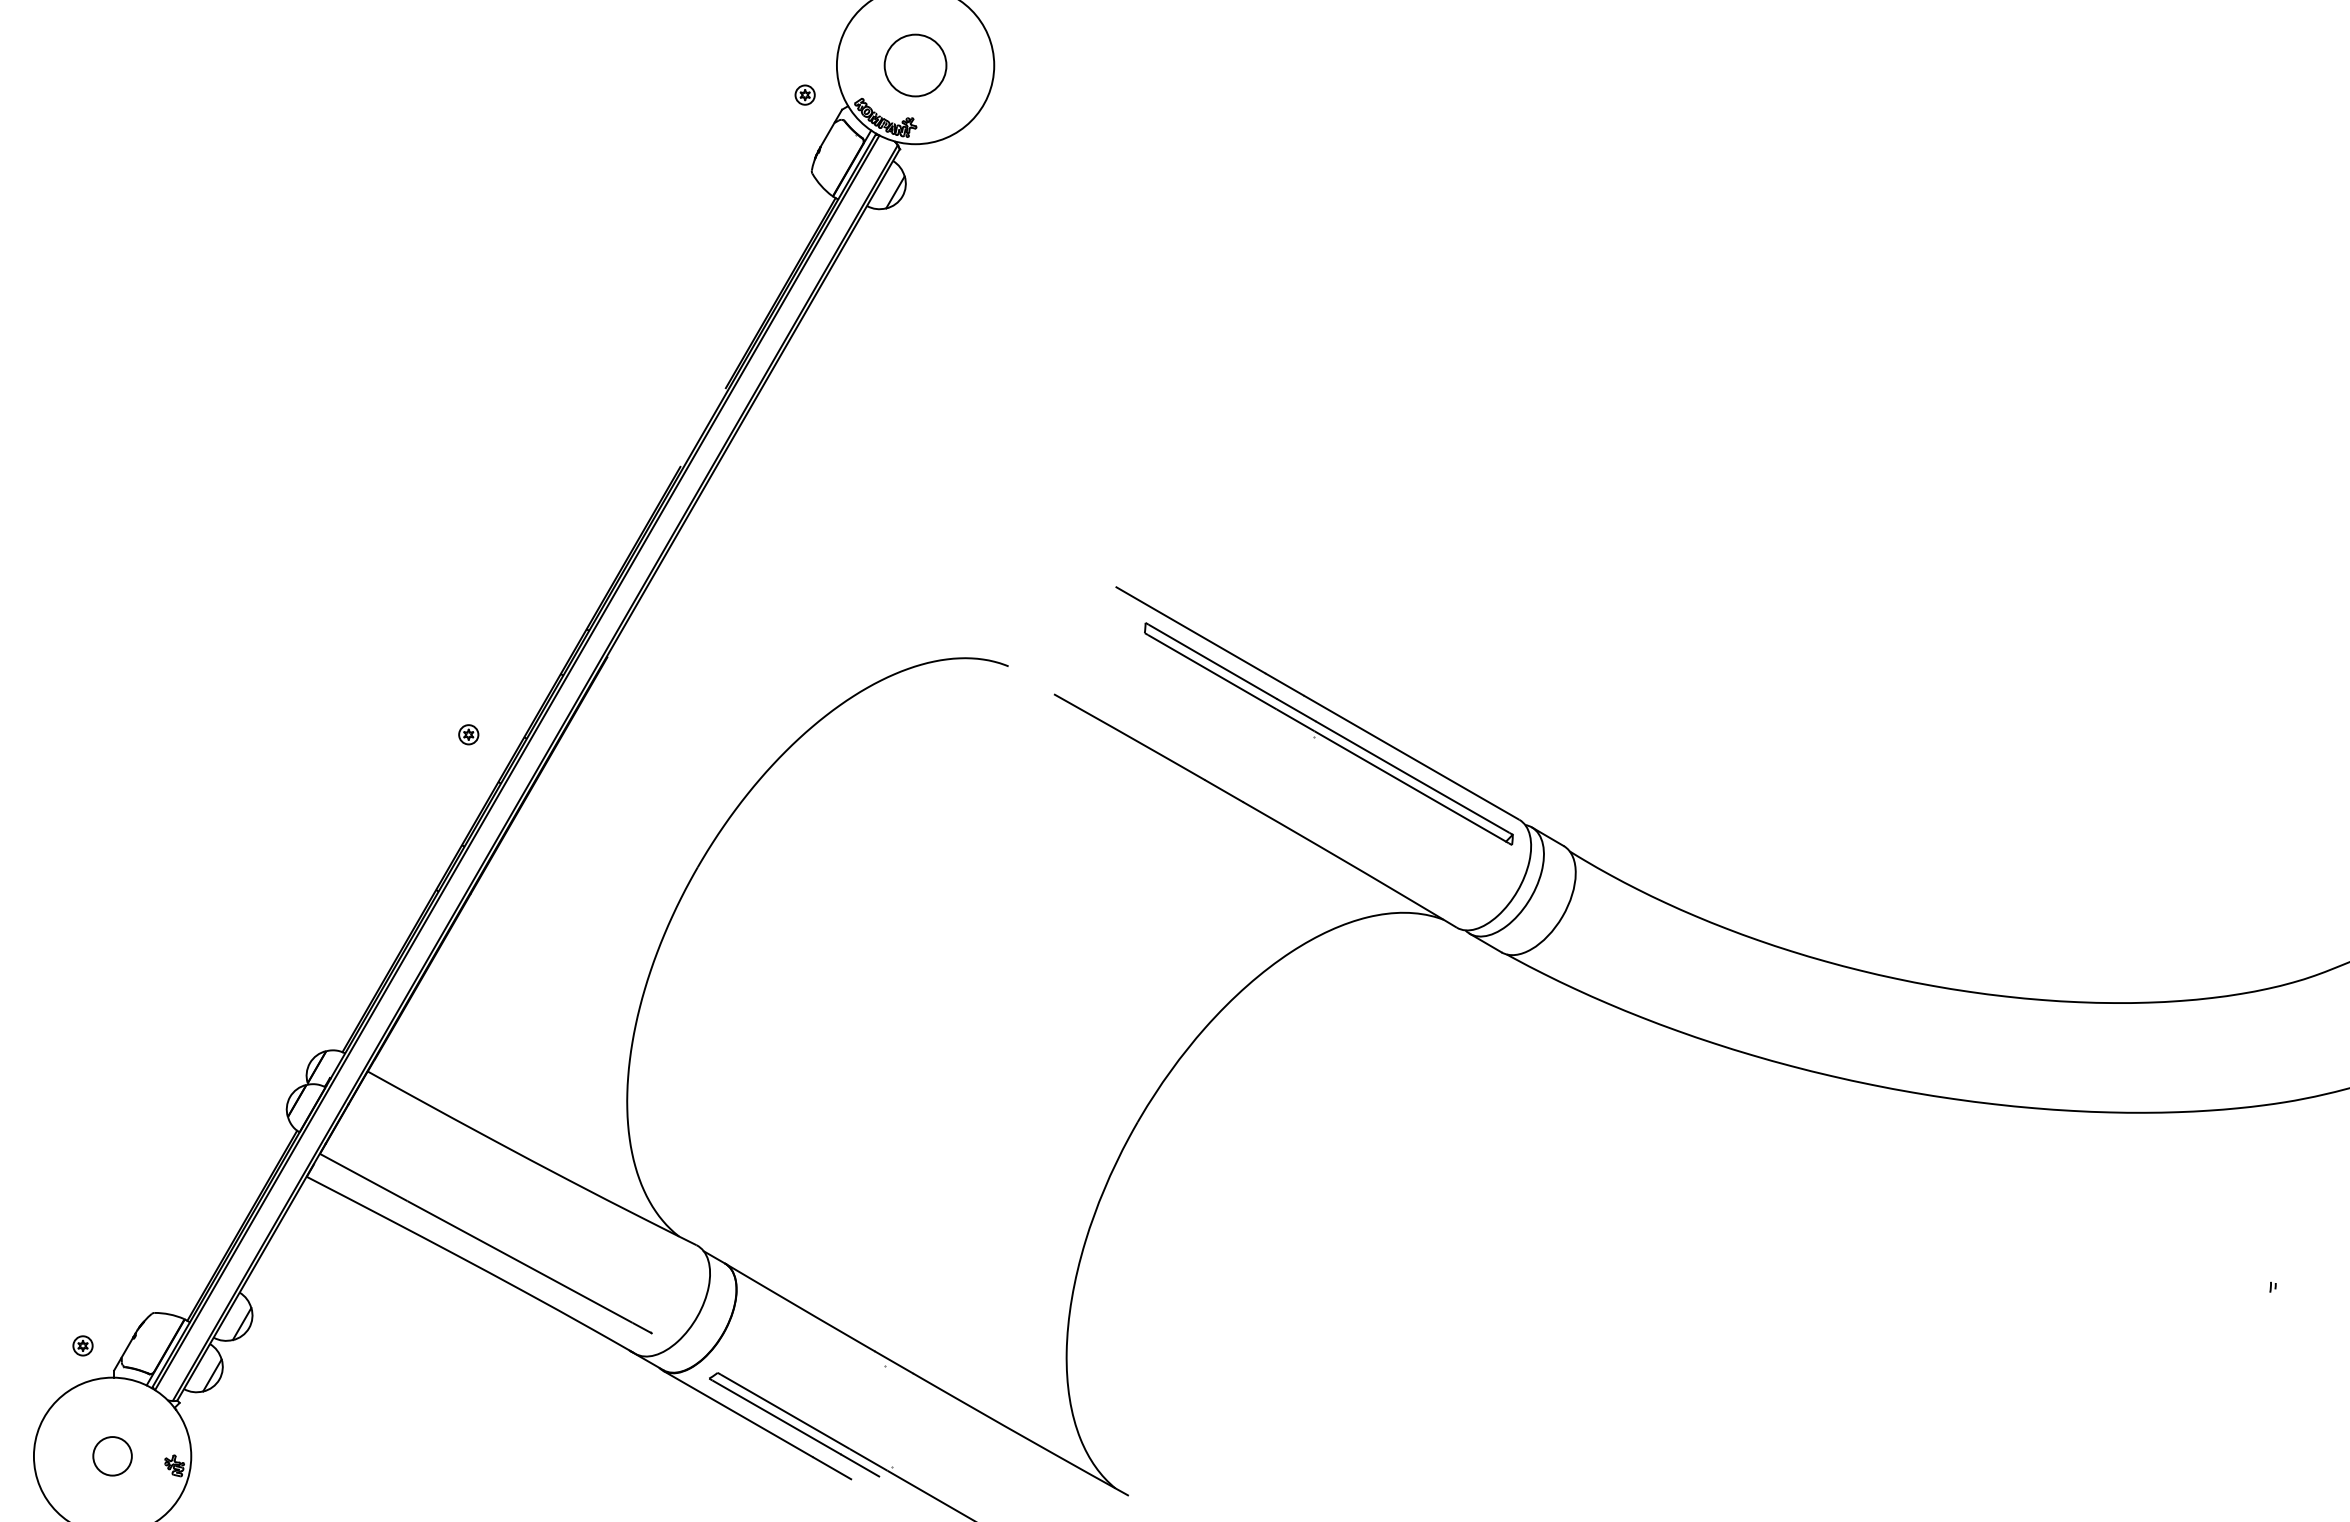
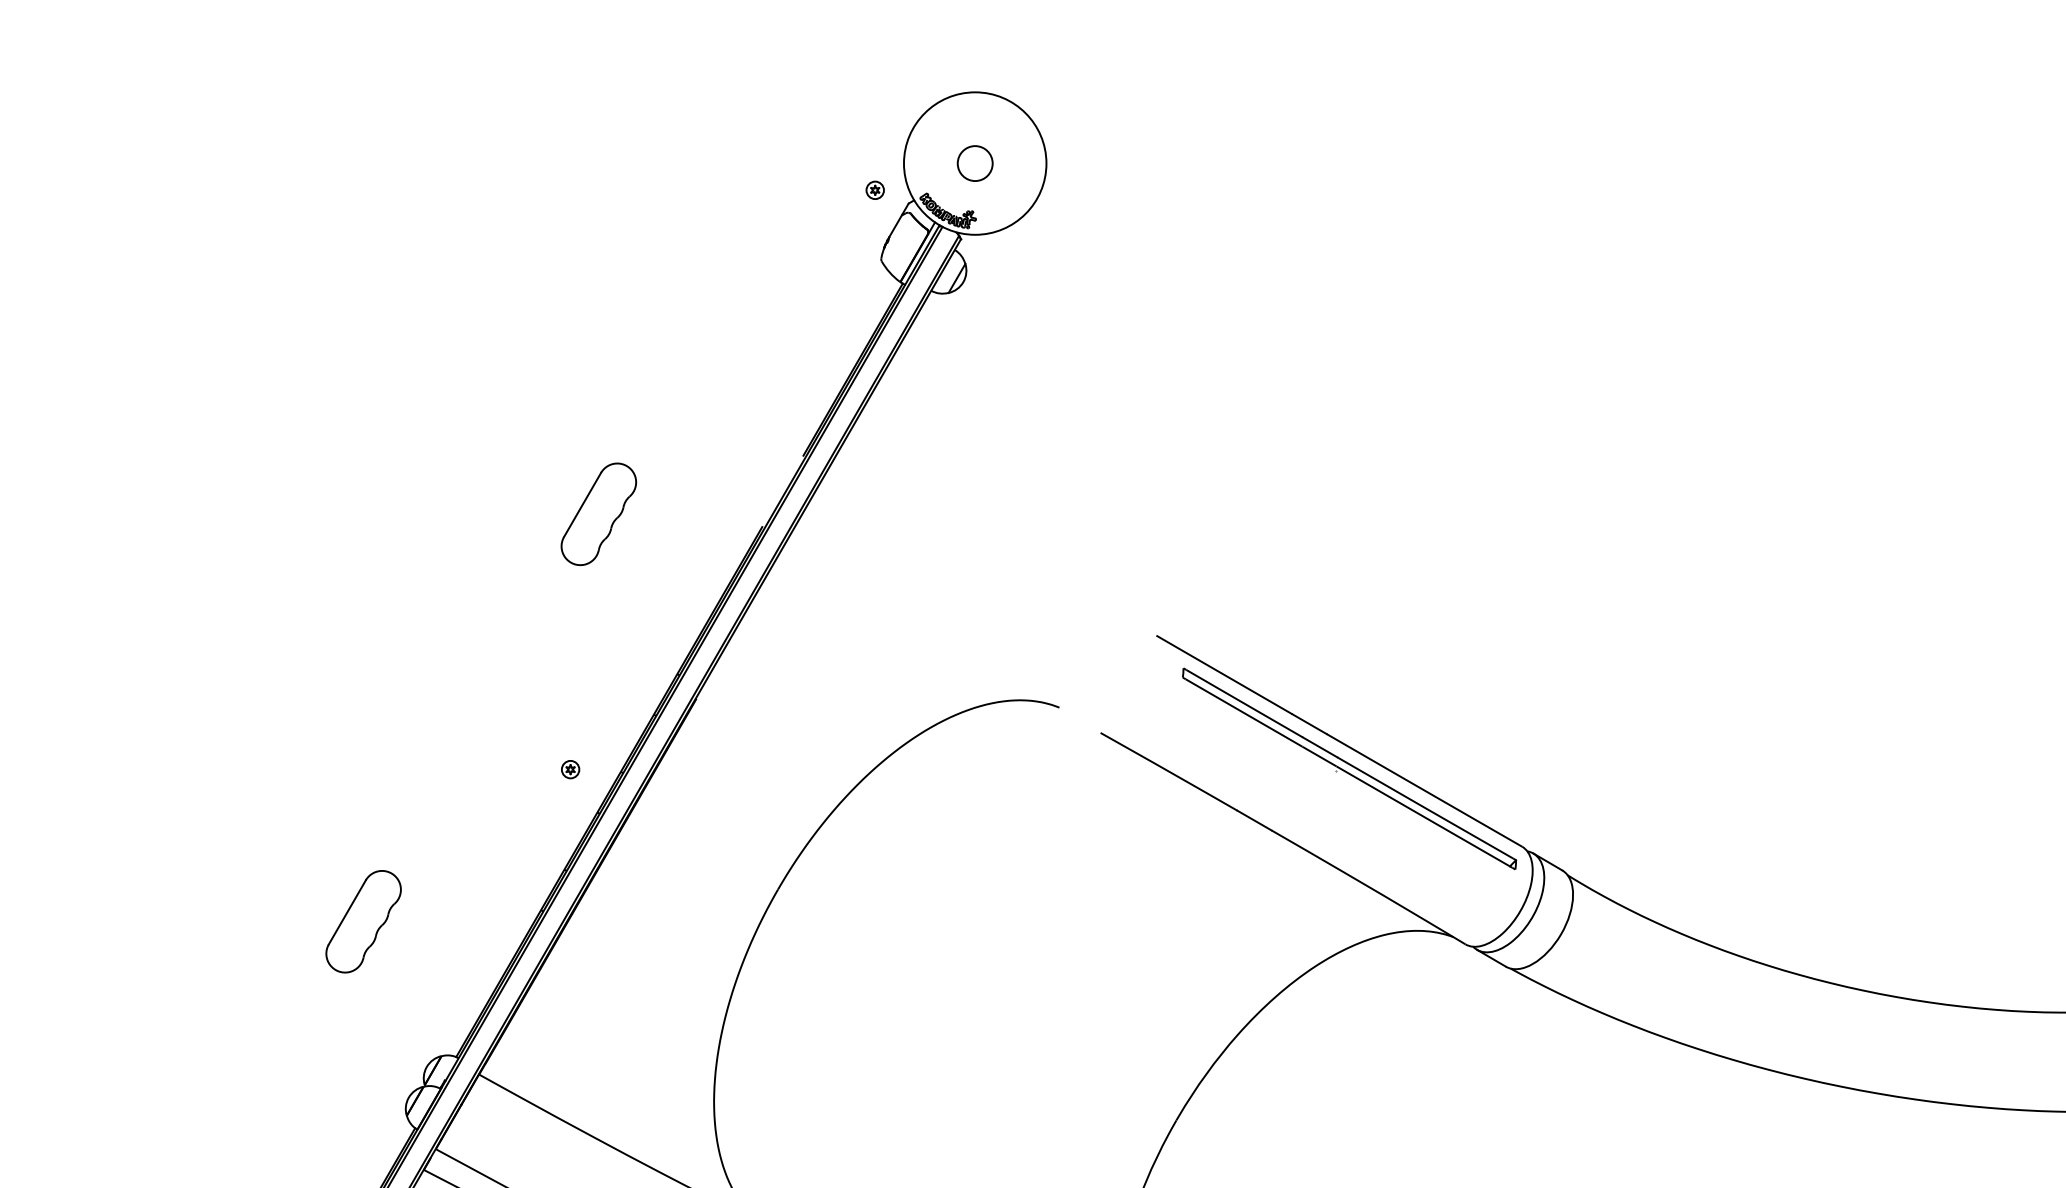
circle: (915, 65) -> (975, 163), size x0.62
part: (499, 452) -> (598, 513), added
part: (240, 902) -> (363, 921), added

